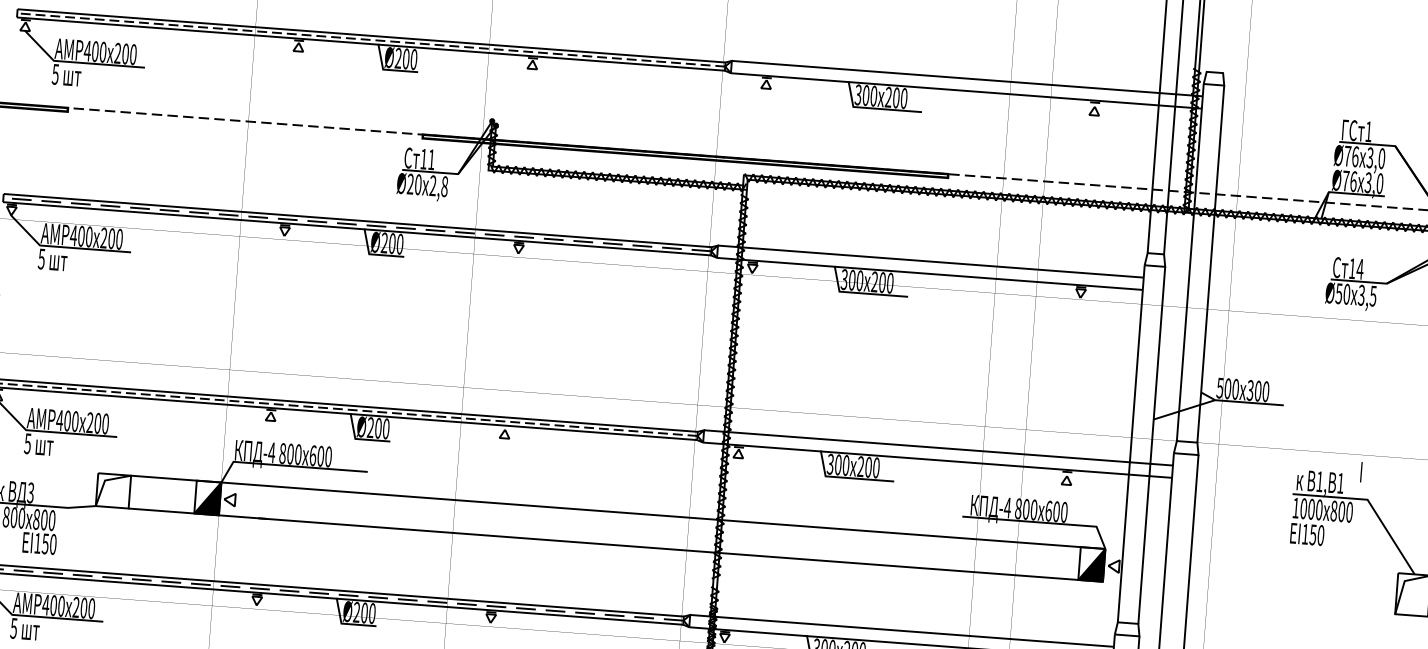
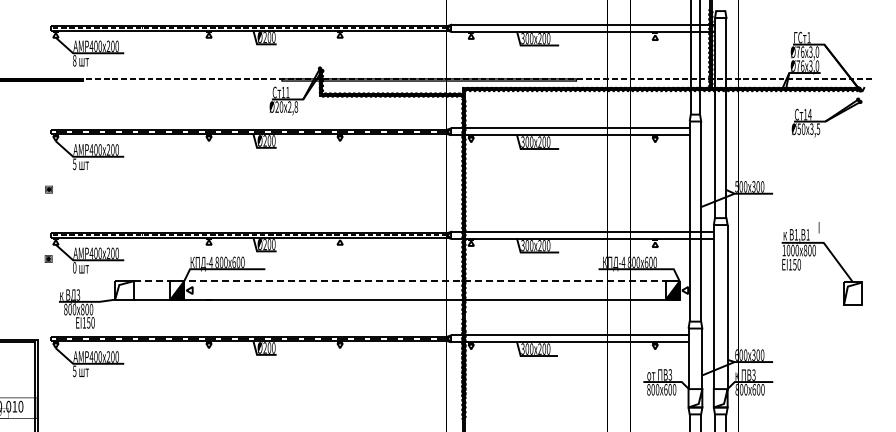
text: (55, 73) -> (74, 60), 5 -> 8
text: (27, 443) -> (74, 267), 5 -> 0
line: (619, 512) -> (407, 281), solid -> dashed

